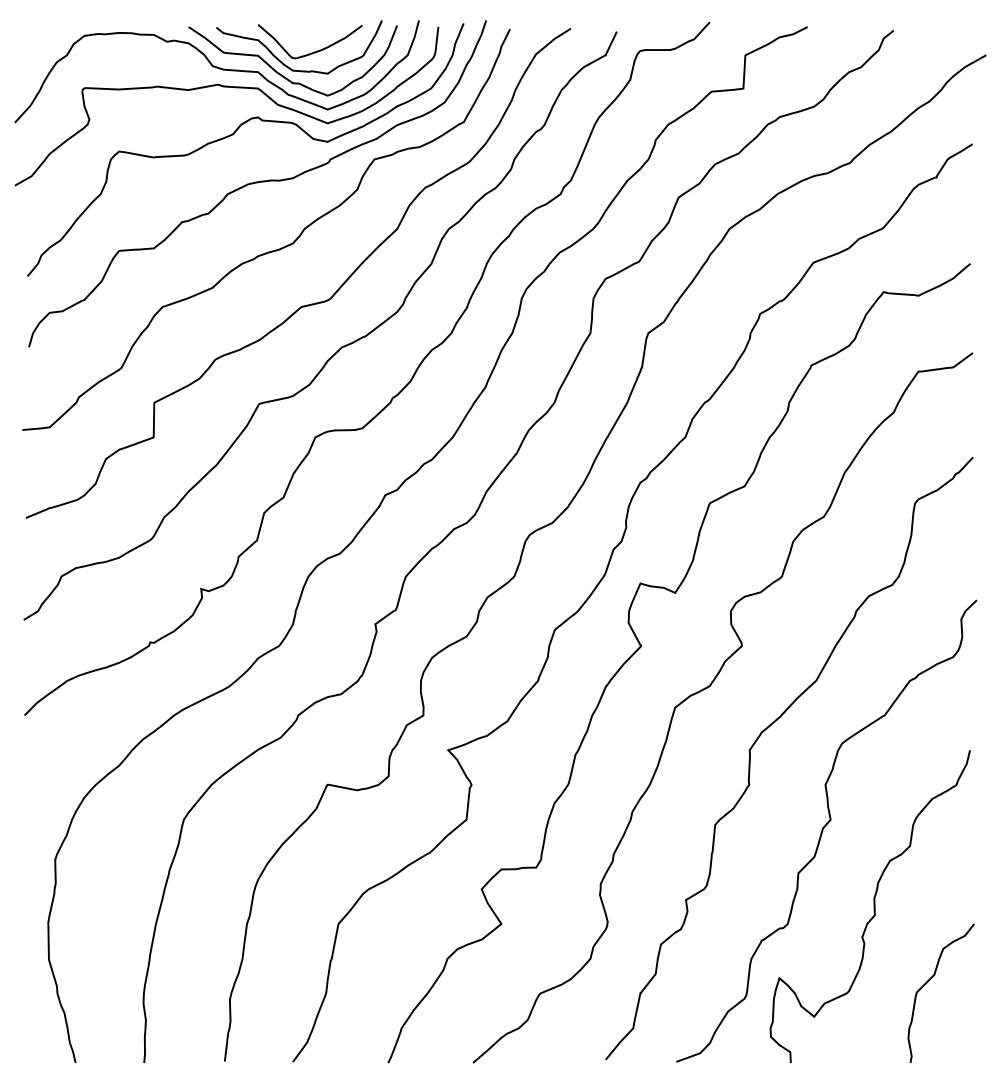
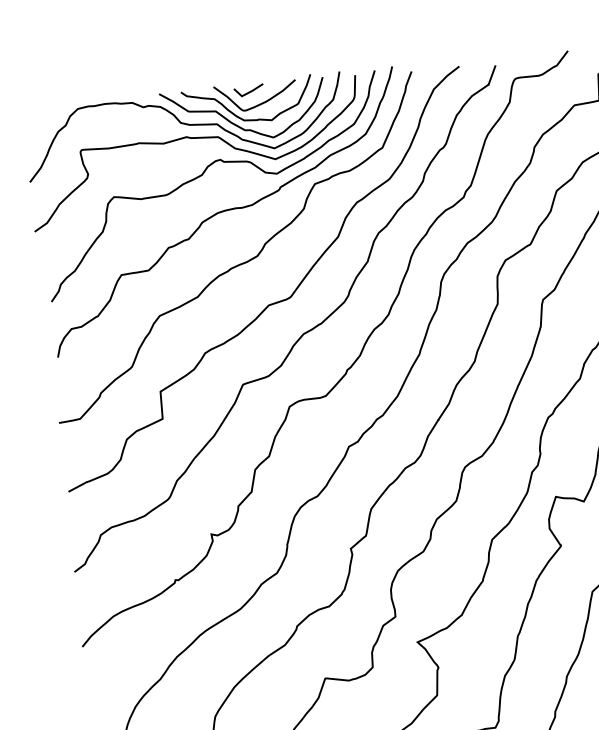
line: (303, 34) -> (249, 91), added

